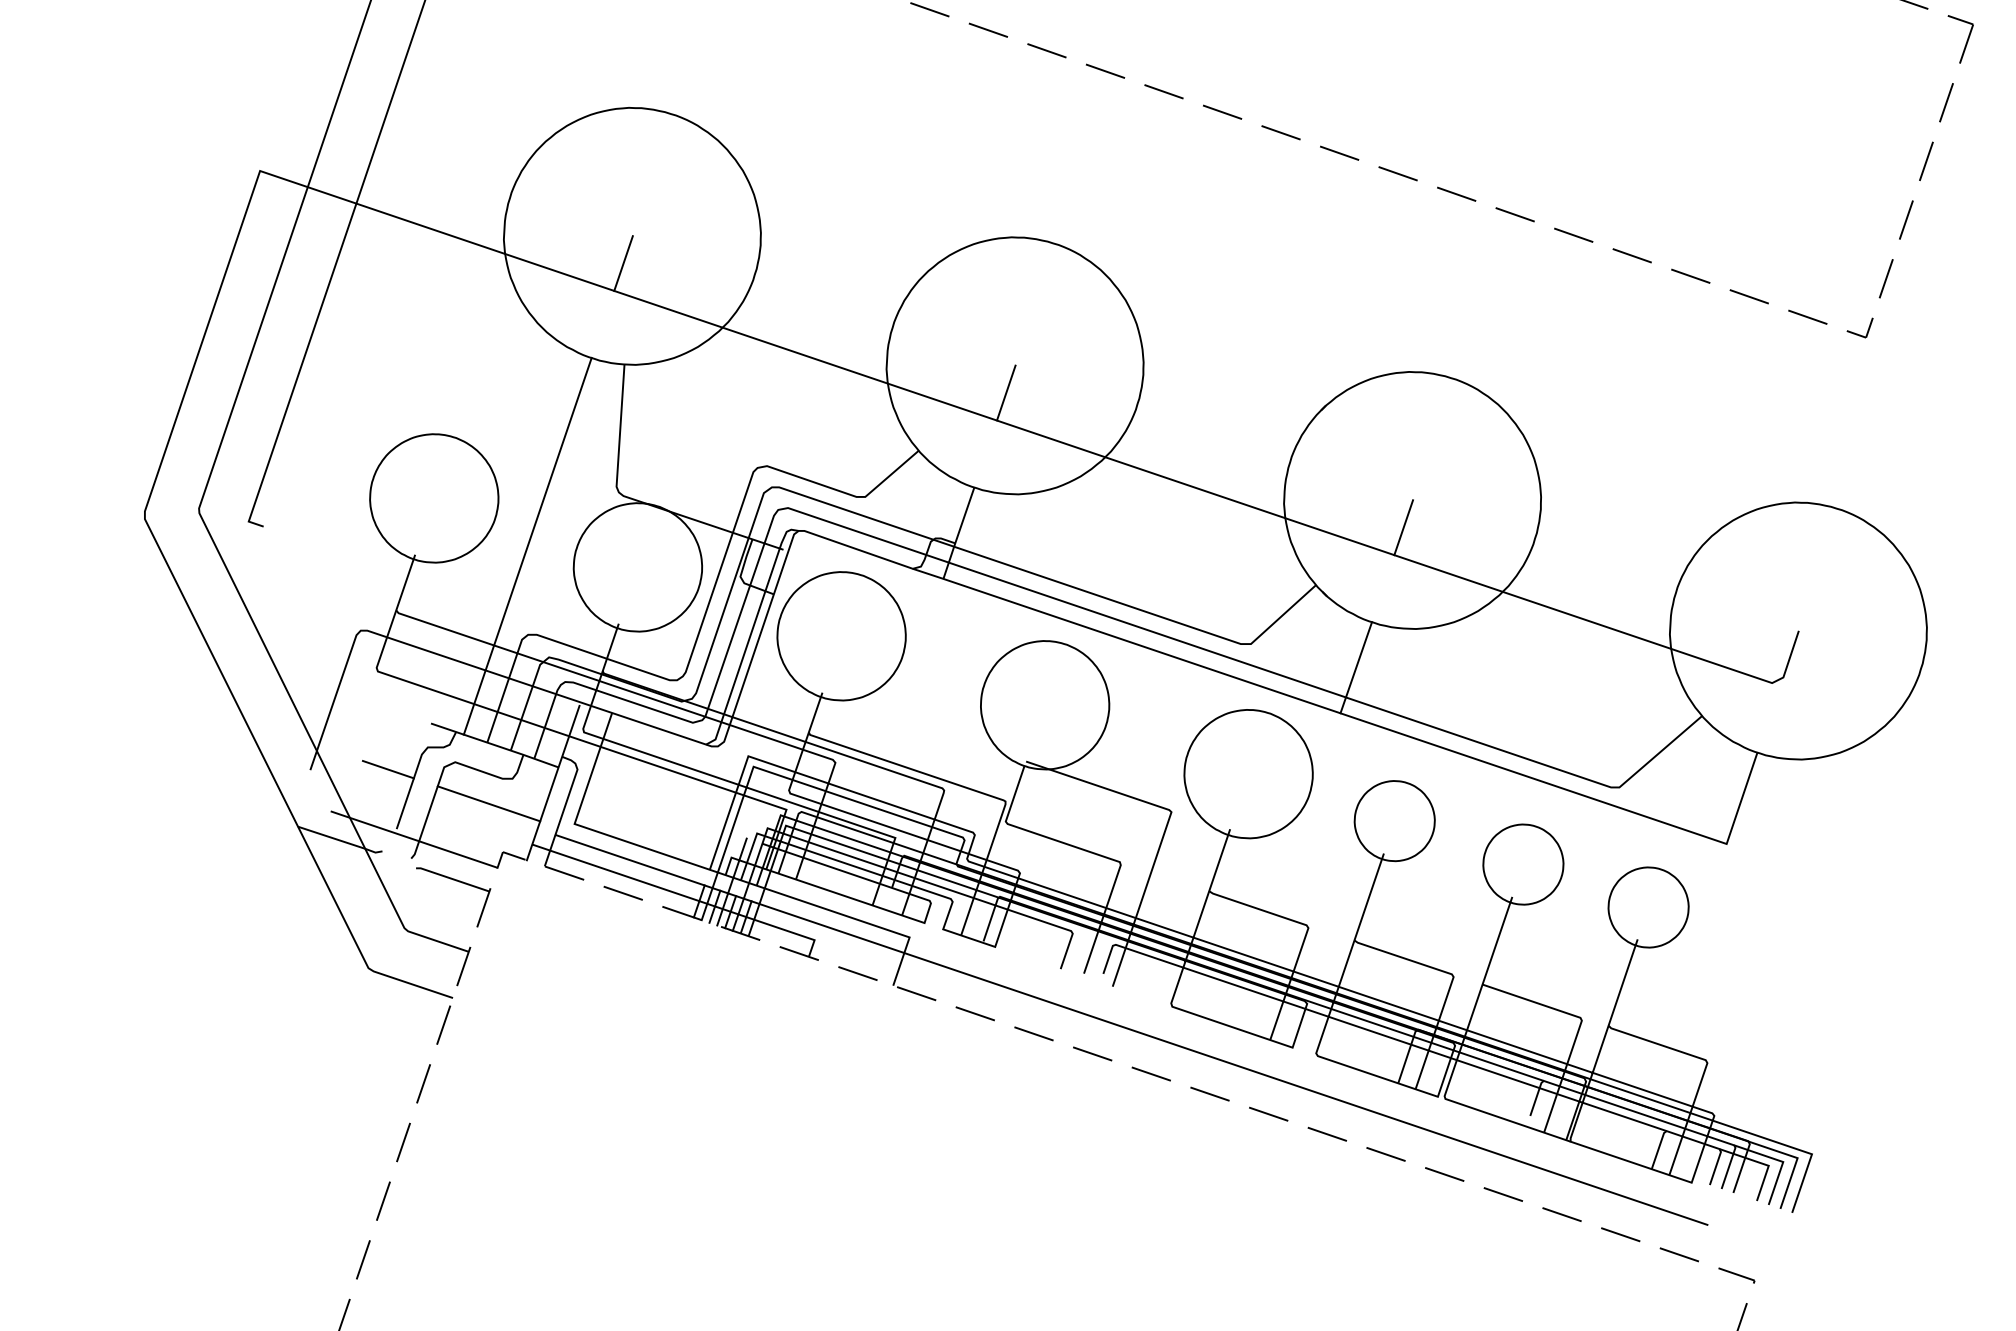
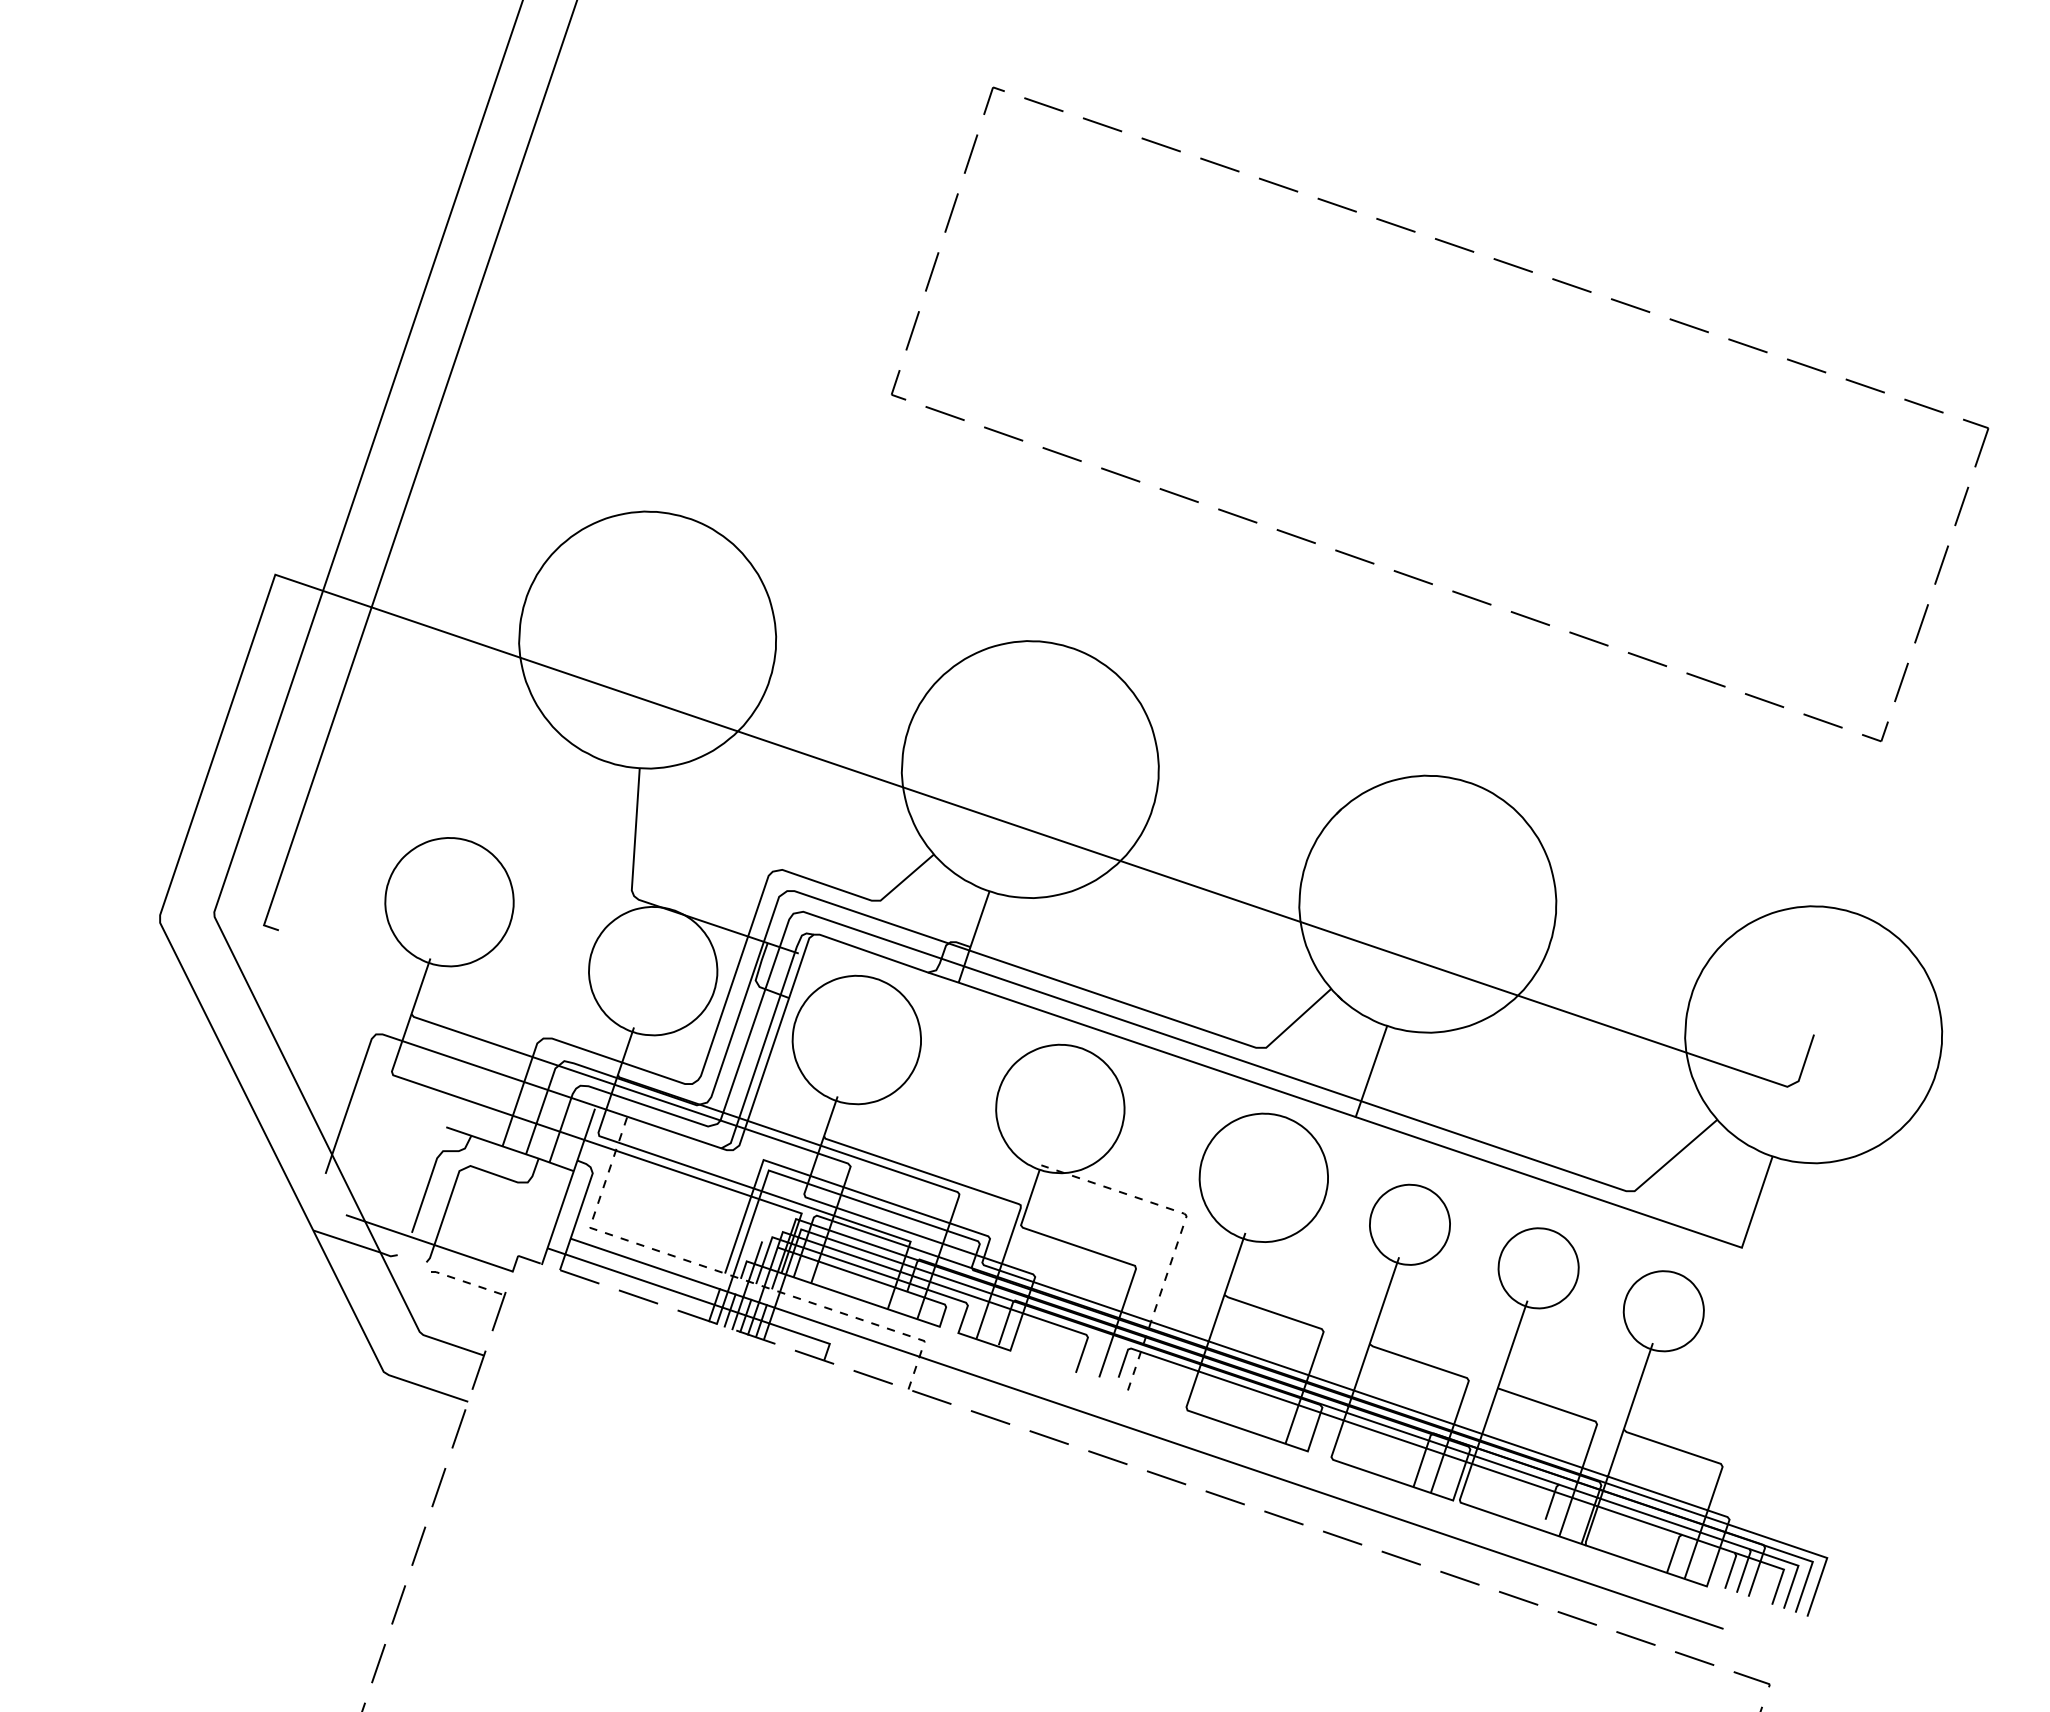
line: (623, 262) -> (638, 666), removed
line: (1006, 392) -> (1021, 796), removed
line: (1403, 527) -> (1418, 931), removed
line: (527, 545) -> (542, 949), removed
line: (388, 769) -> (403, 1173), removed
line: (489, 803) -> (504, 1207), removed
line: (1167, 824) -> (1182, 1228), solid -> dashed
line: (710, 869) -> (725, 1273), solid -> dashed
line: (453, 878) -> (468, 1282), solid -> dashed

